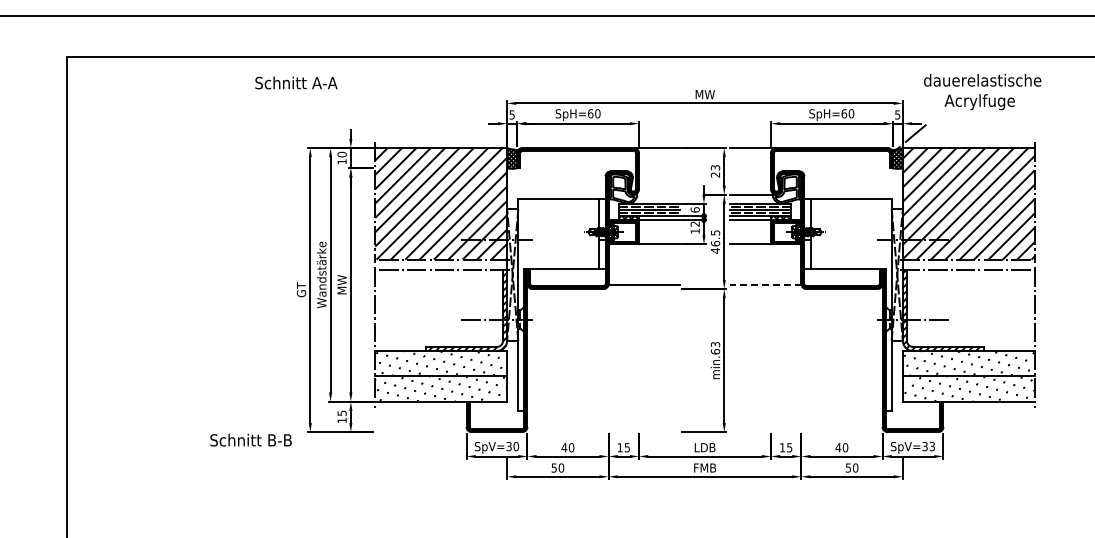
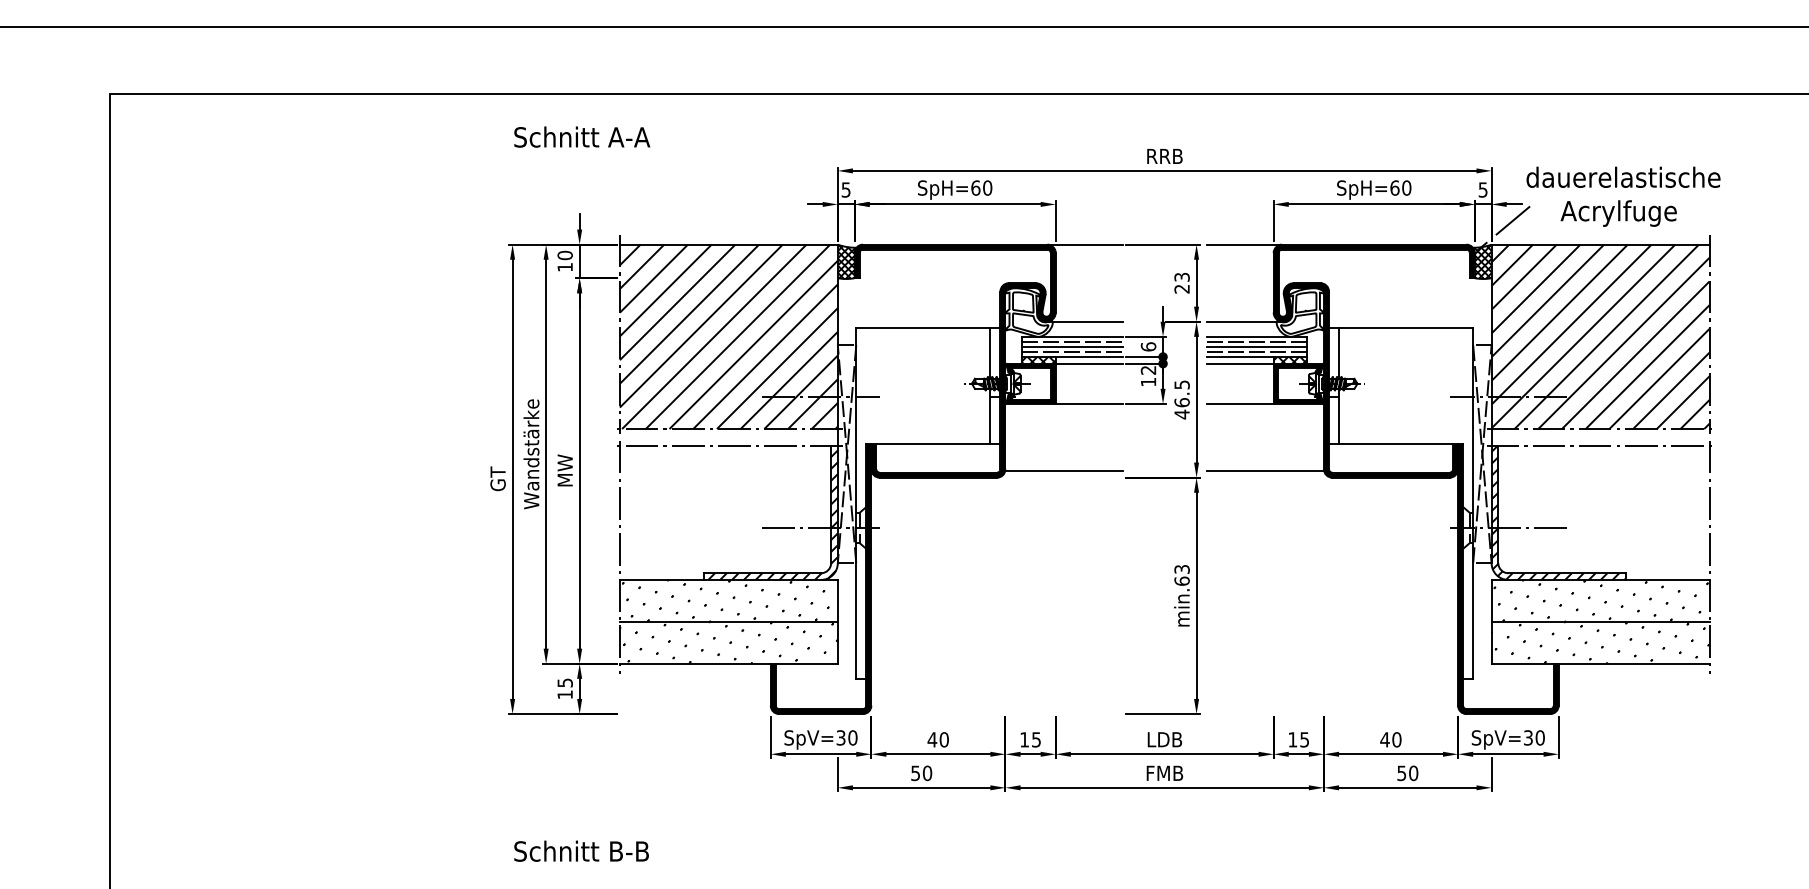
text: (296, 82) -> (582, 136), moved
text: (982, 91) -> (1623, 195), moved
text: (704, 94) -> (1163, 156), MW -> RRB
line: (656, 194) -> (1084, 321), added
line: (765, 285) -> (1264, 471), dashed -> solid
text: (250, 439) -> (580, 850), moved
text: (932, 446) -> (1540, 737), SpV=33 -> SpV=30

